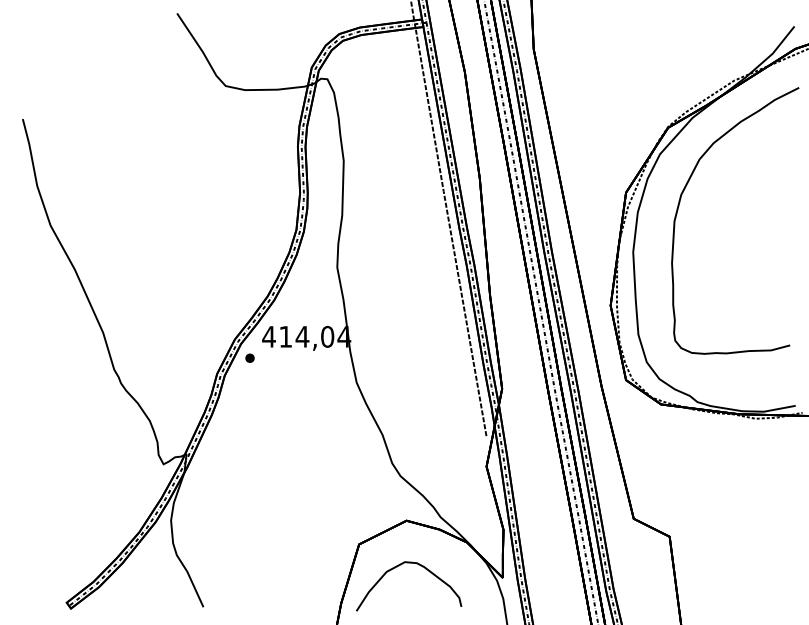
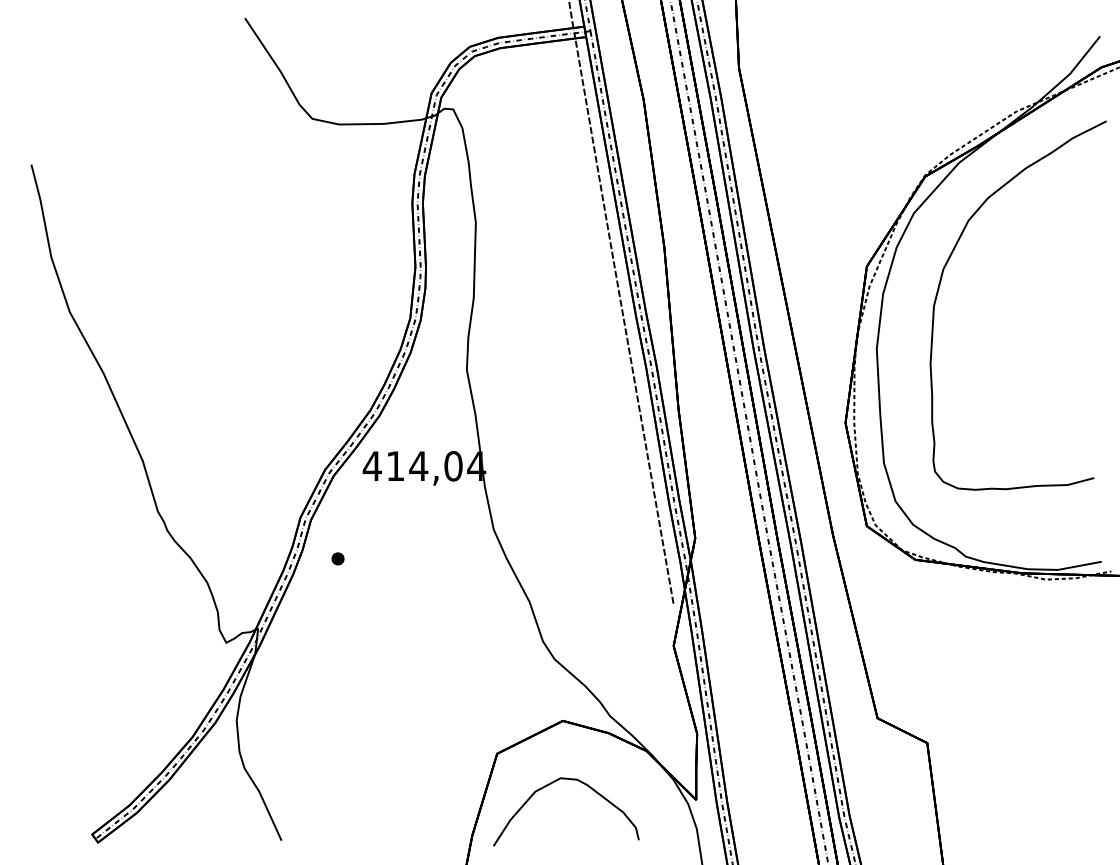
part: (249, 357) -> (337, 558), moved

